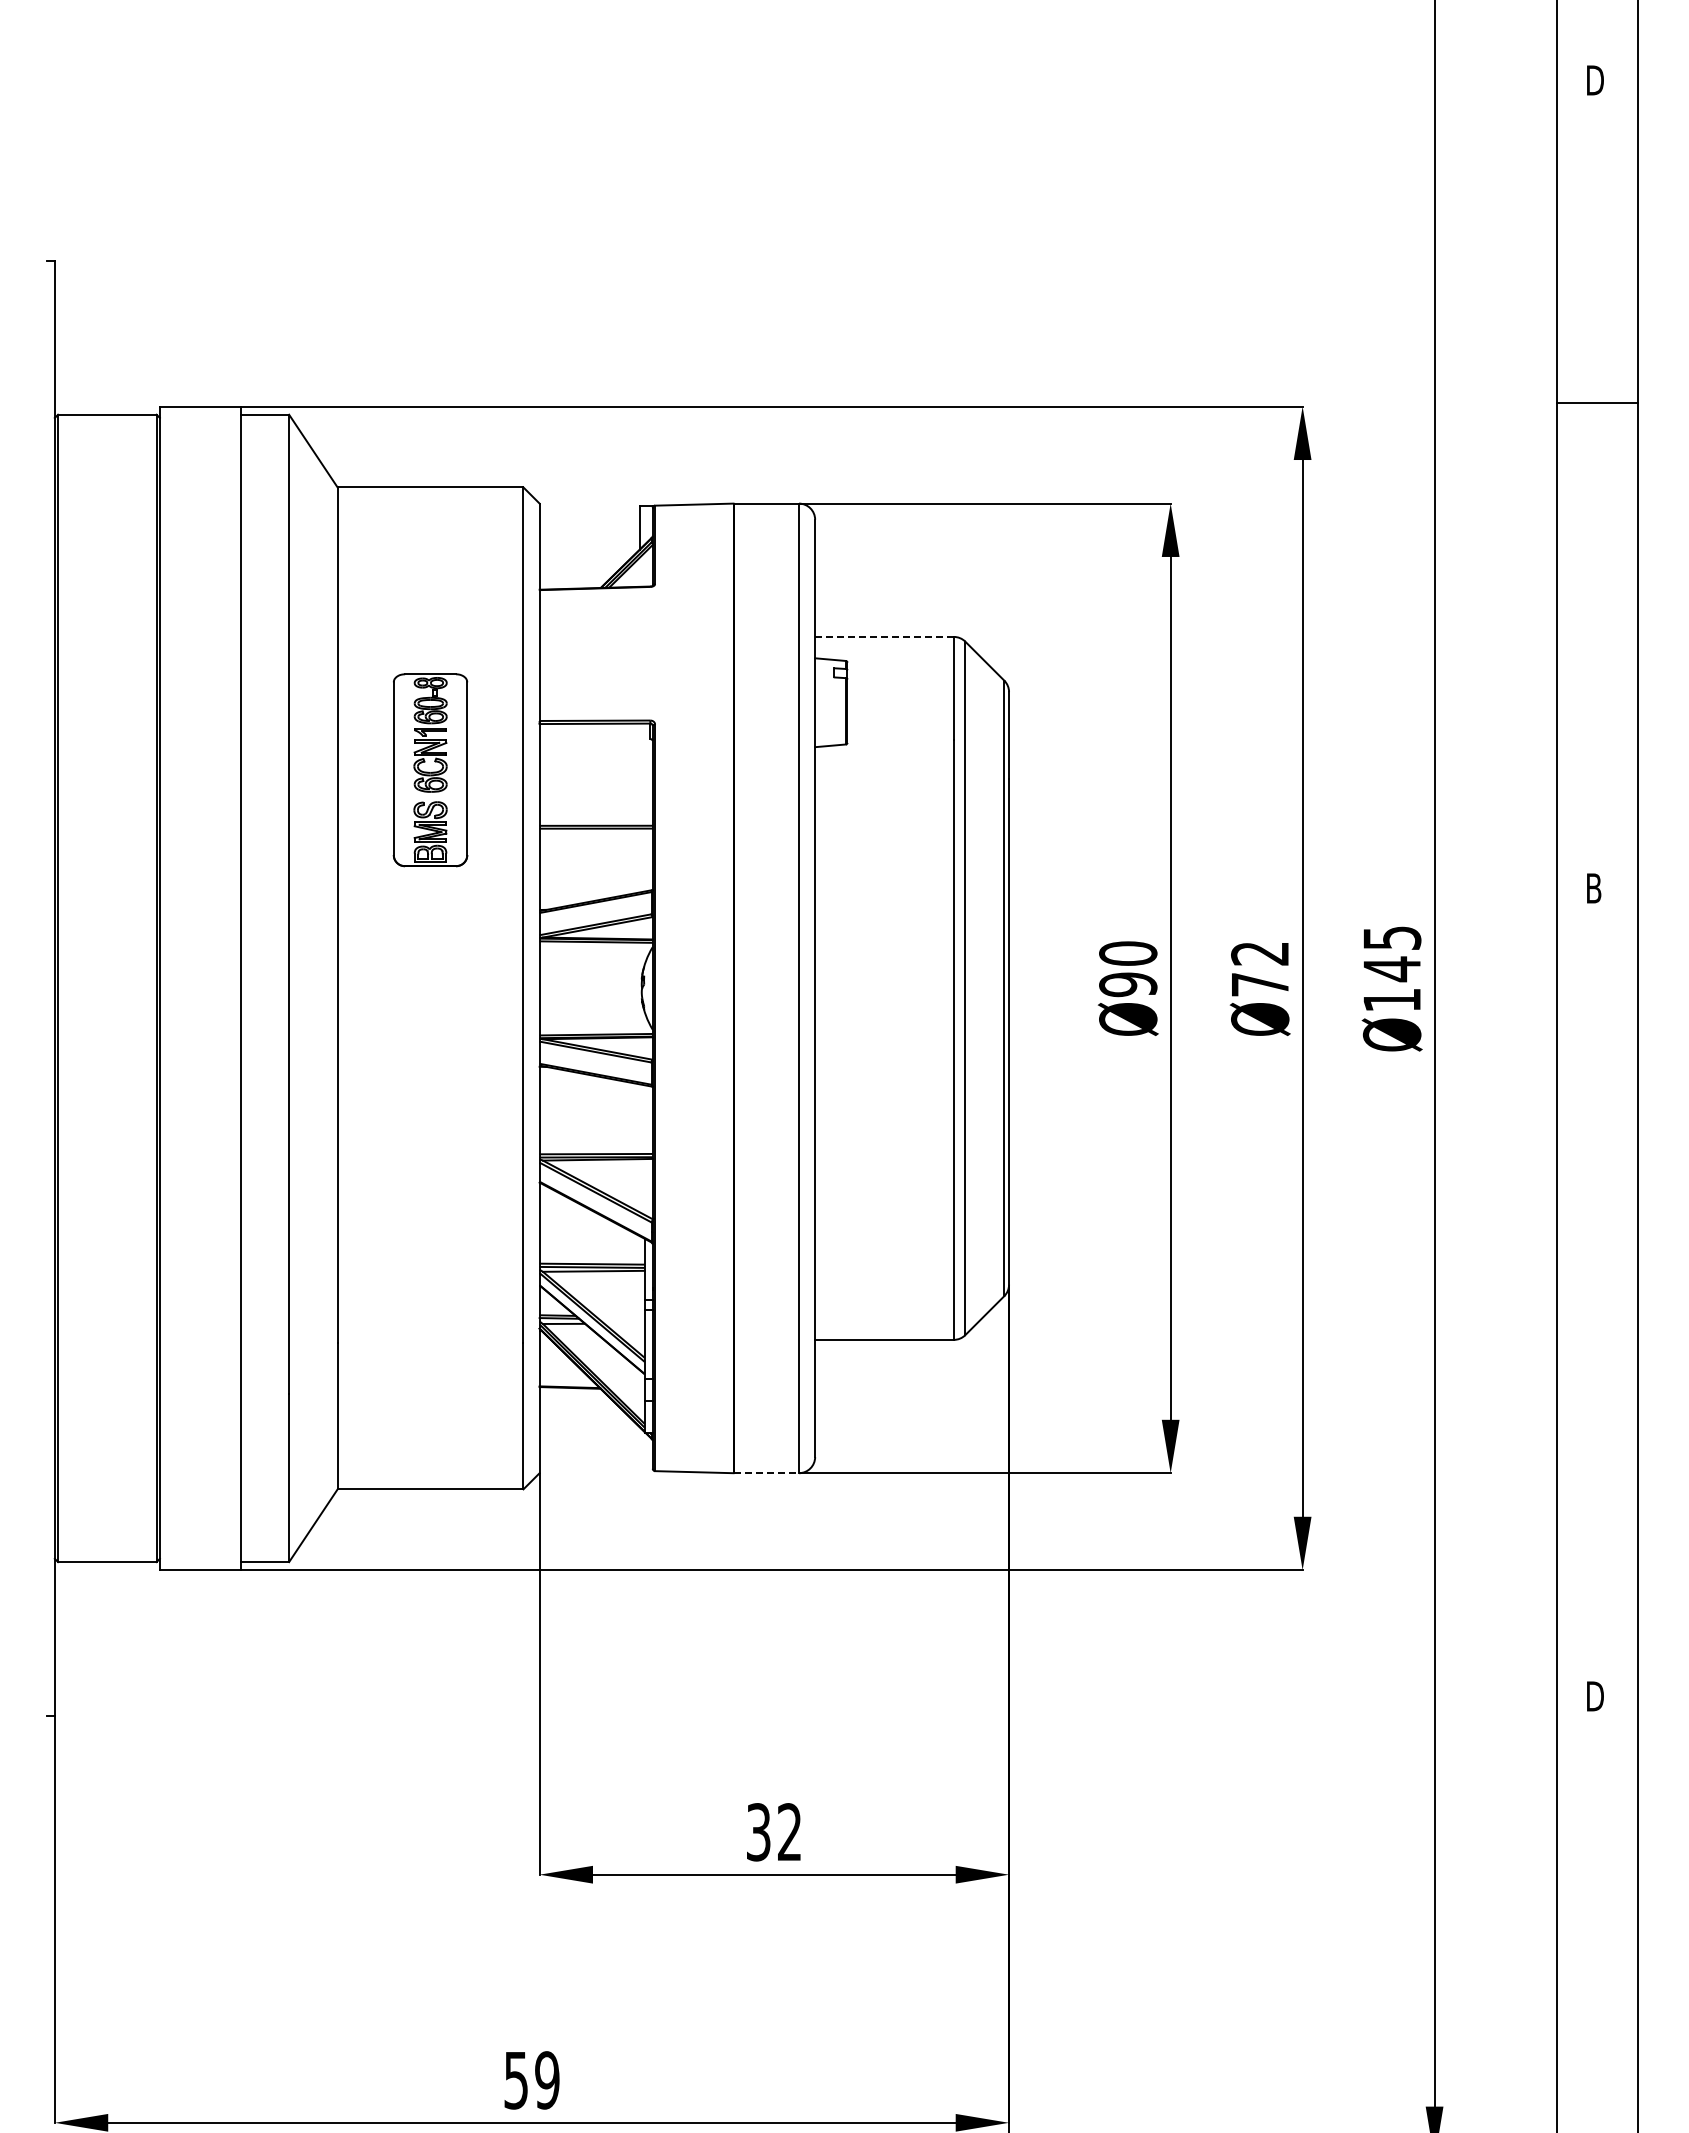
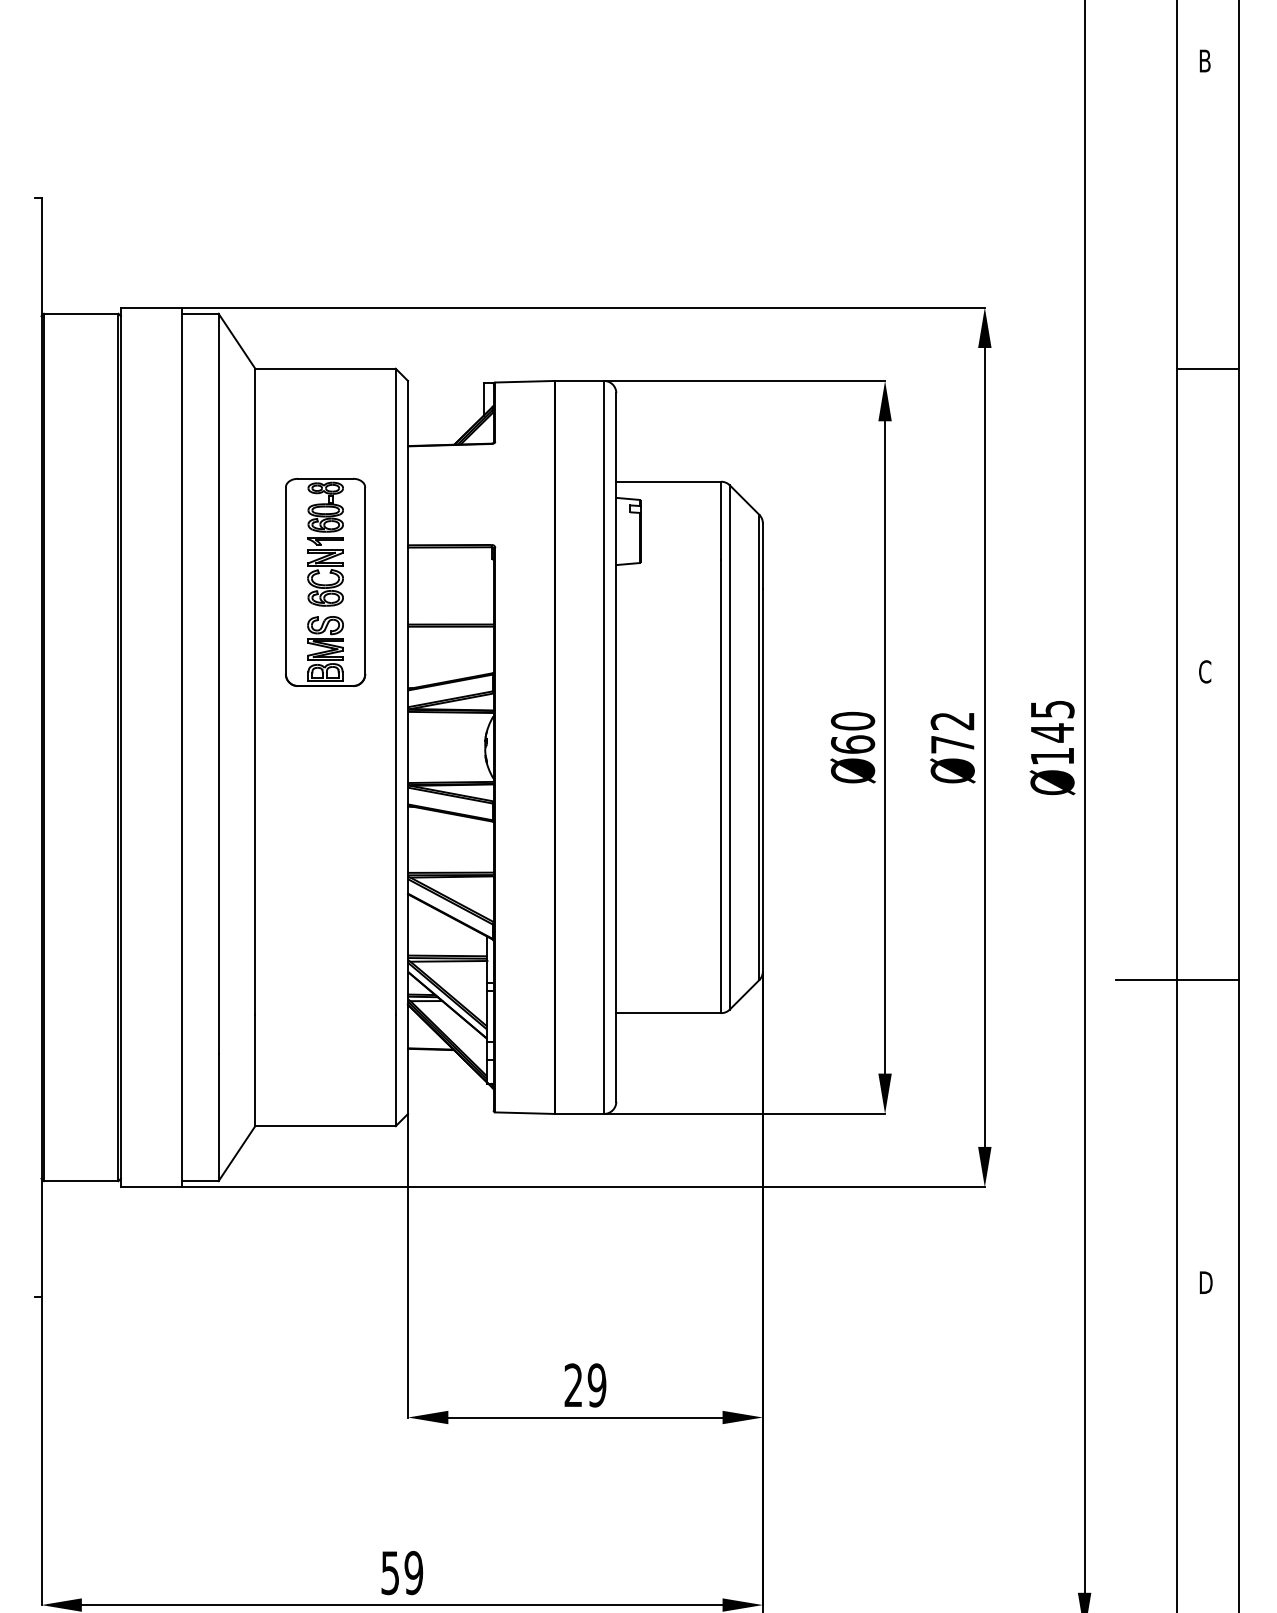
text: (1596, 80) -> (1207, 61), D -> B
line: (1597, 403) -> (1207, 369), moved
line: (884, 636) -> (668, 481), dashed -> solid
part: (430, 770) -> (325, 582), size x1.43
text: (1594, 888) -> (1205, 671), B -> C
text: (1128, 984) -> (853, 744), Ø90 -> Ø60
line: (1557, 1296) -> (1177, 980), added
line: (767, 1473) -> (580, 1114), dashed -> solid
text: (773, 1832) -> (584, 1385), 32 -> 29

